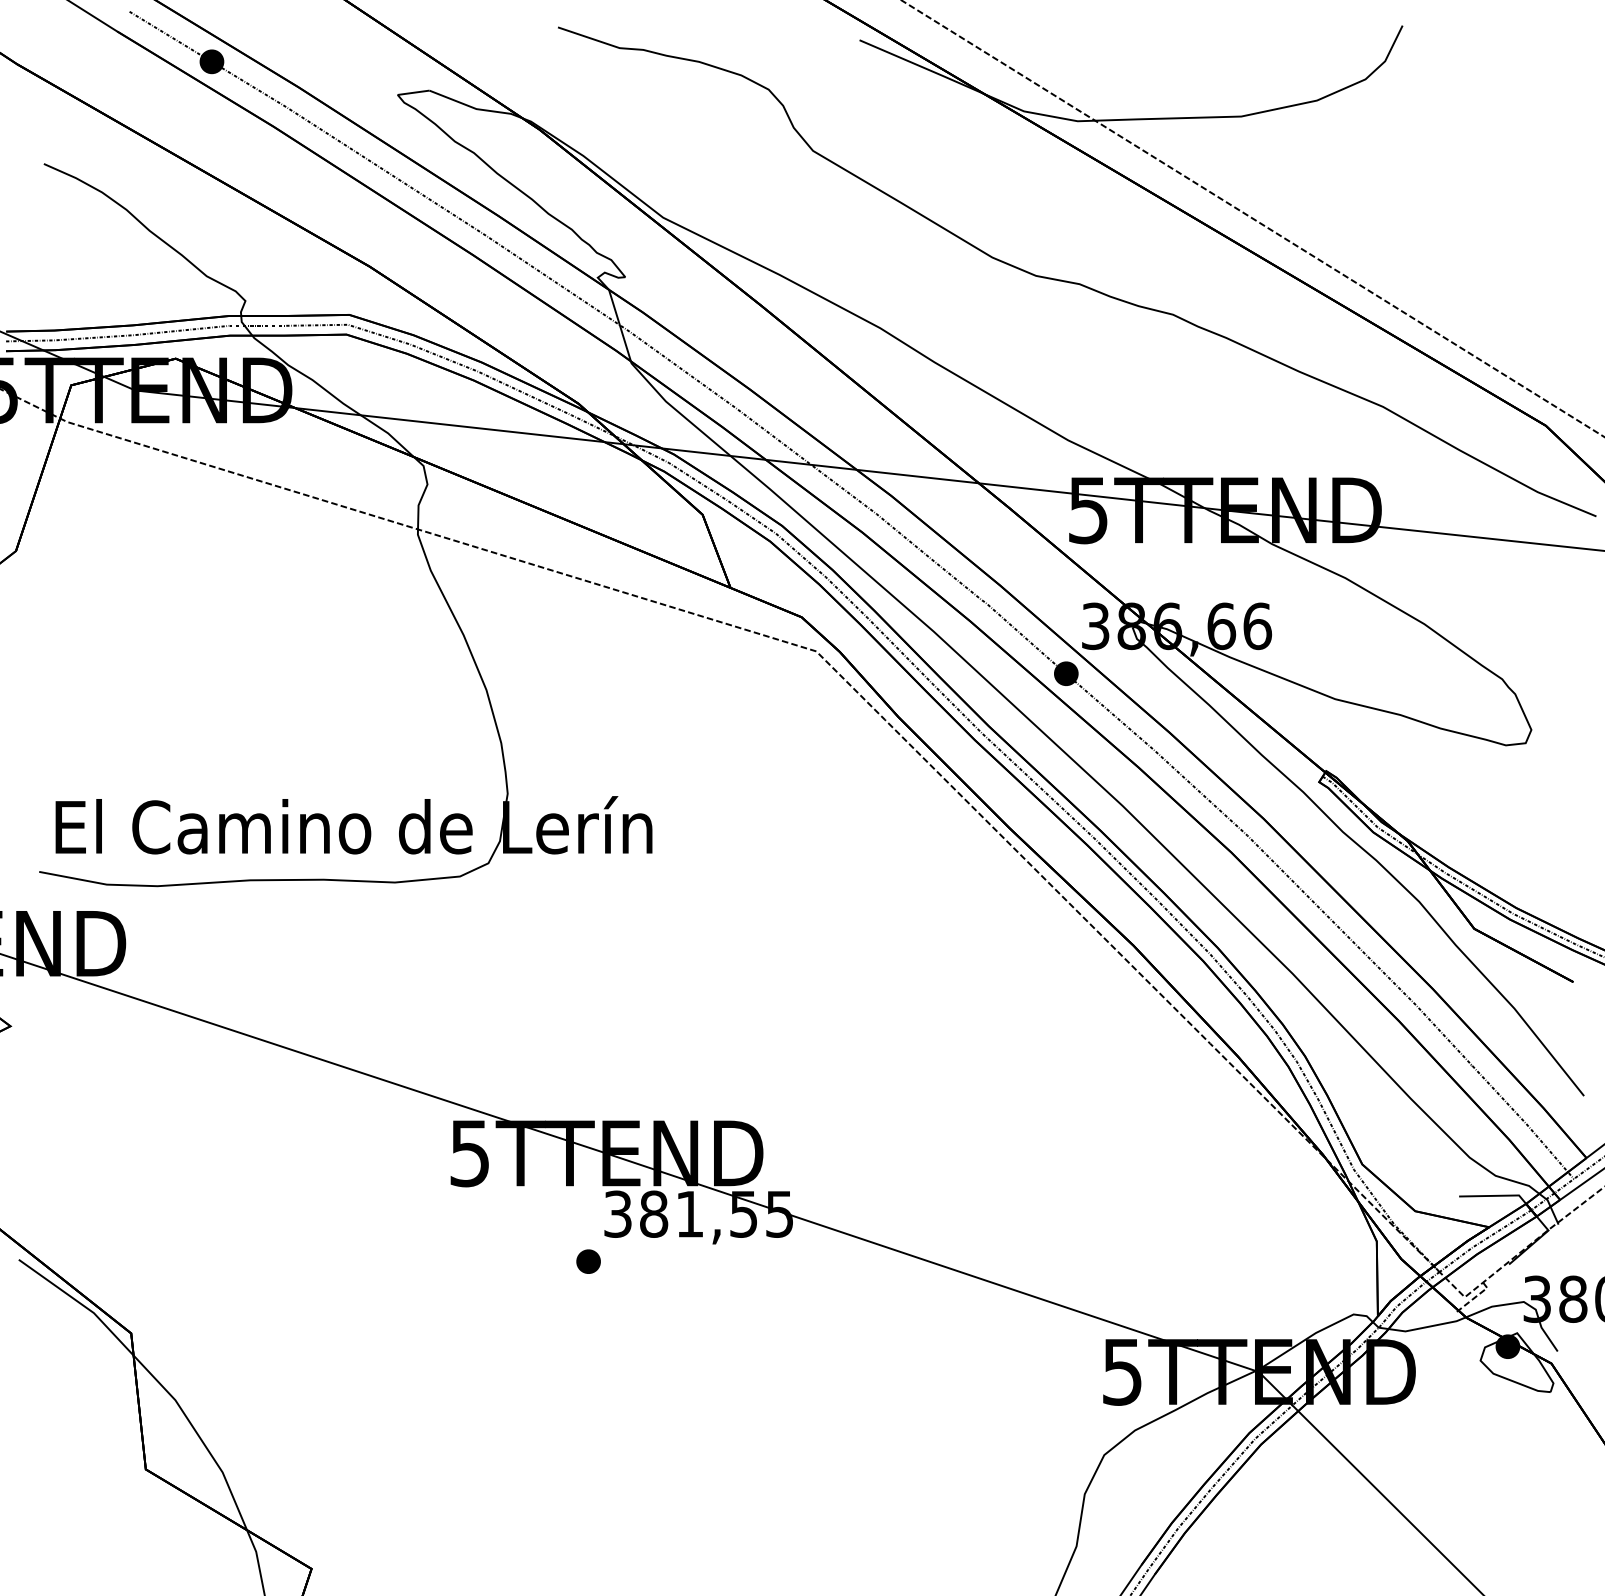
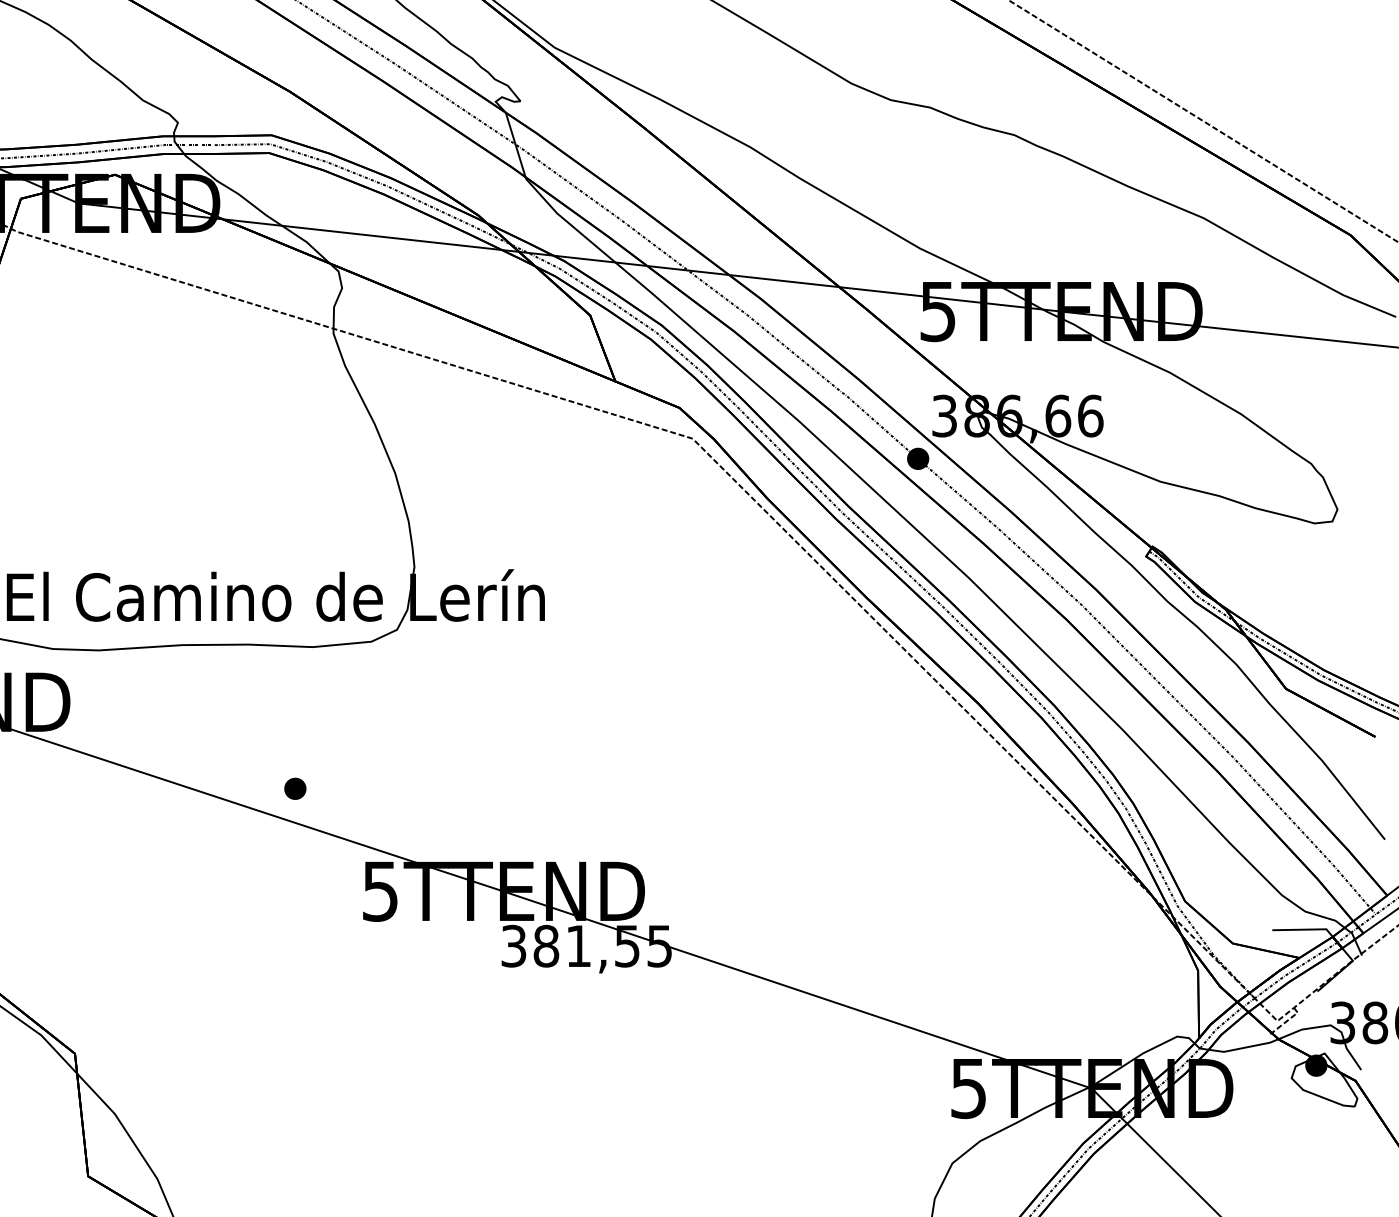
part: (588, 1261) -> (295, 788), moved

